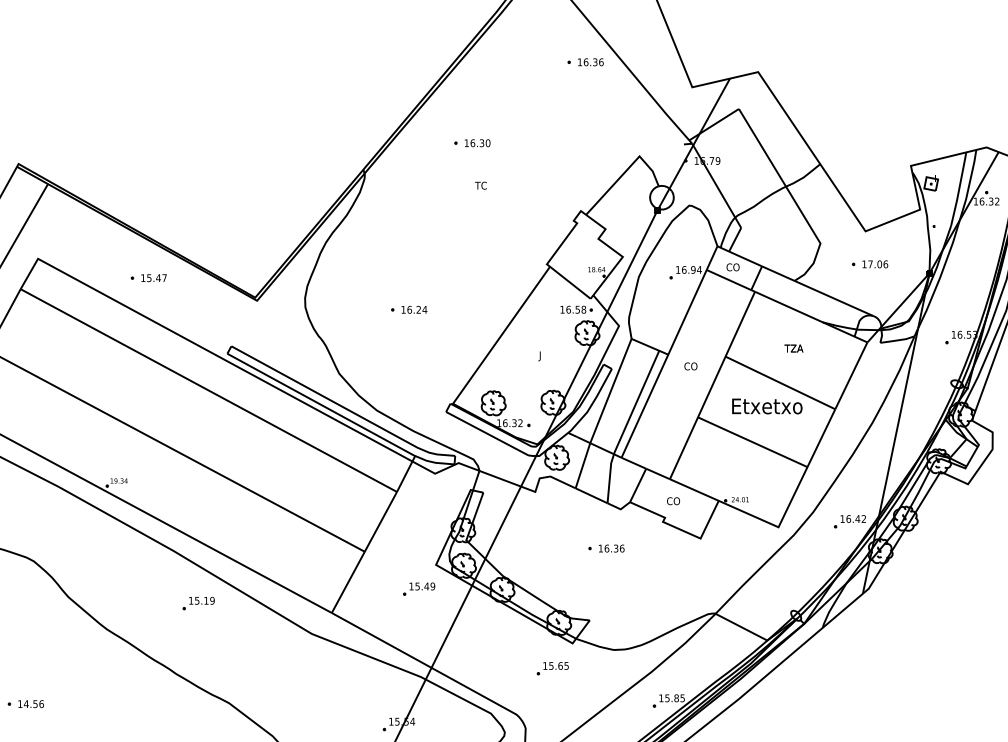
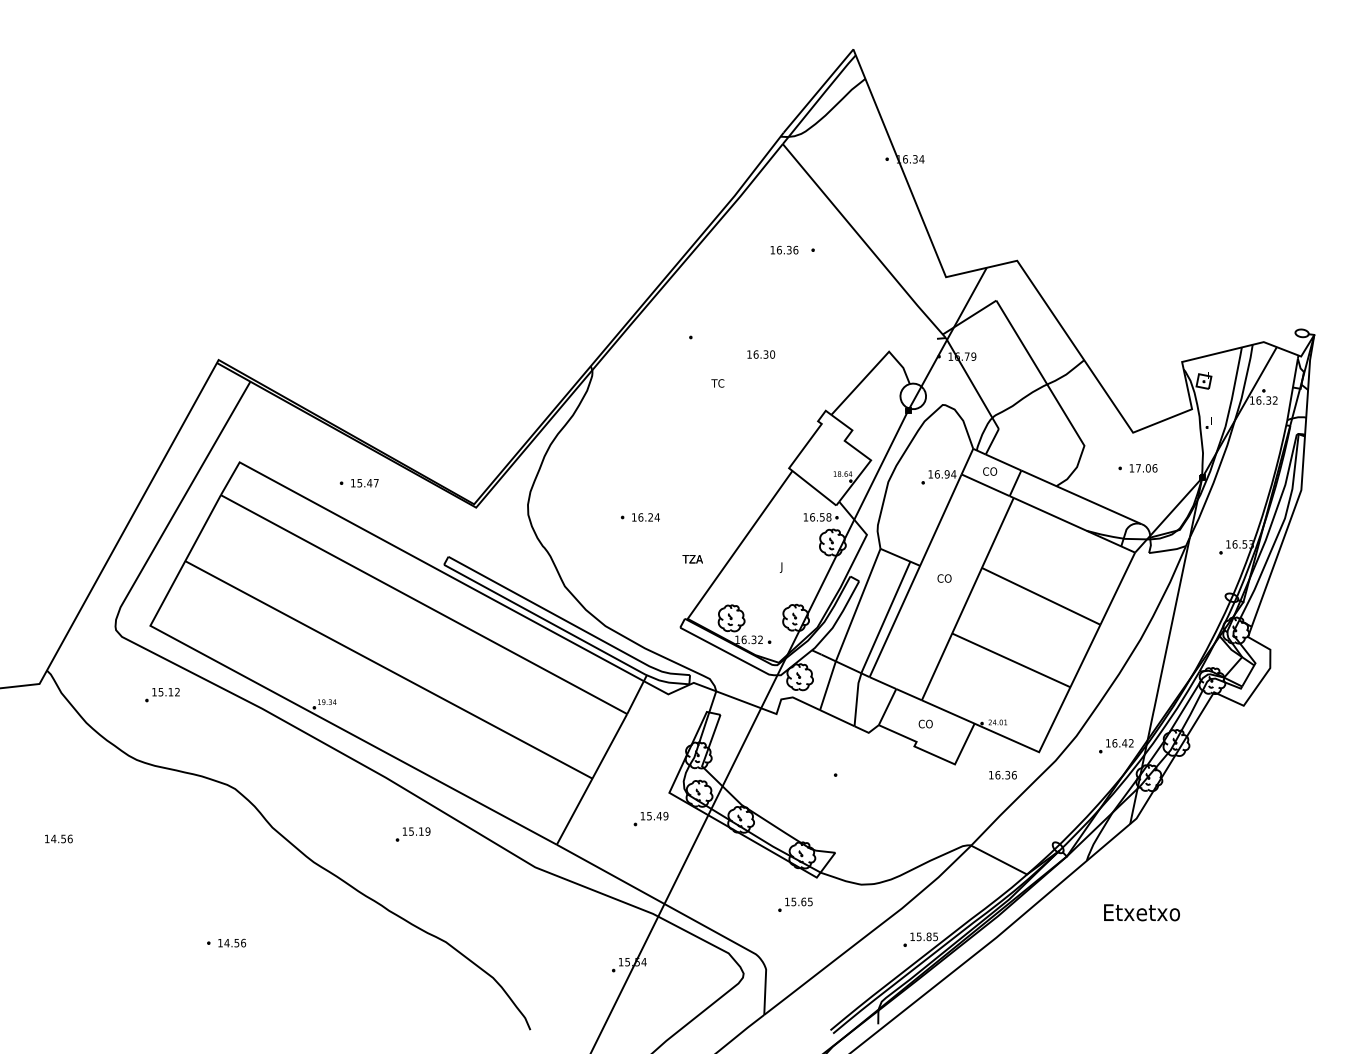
text: (590, 61) -> (784, 249), moved
text: (477, 143) -> (761, 354), moved
text: (793, 348) -> (692, 559), moved
text: (766, 406) -> (1141, 912), moved
text: (611, 548) -> (1002, 775), moved

